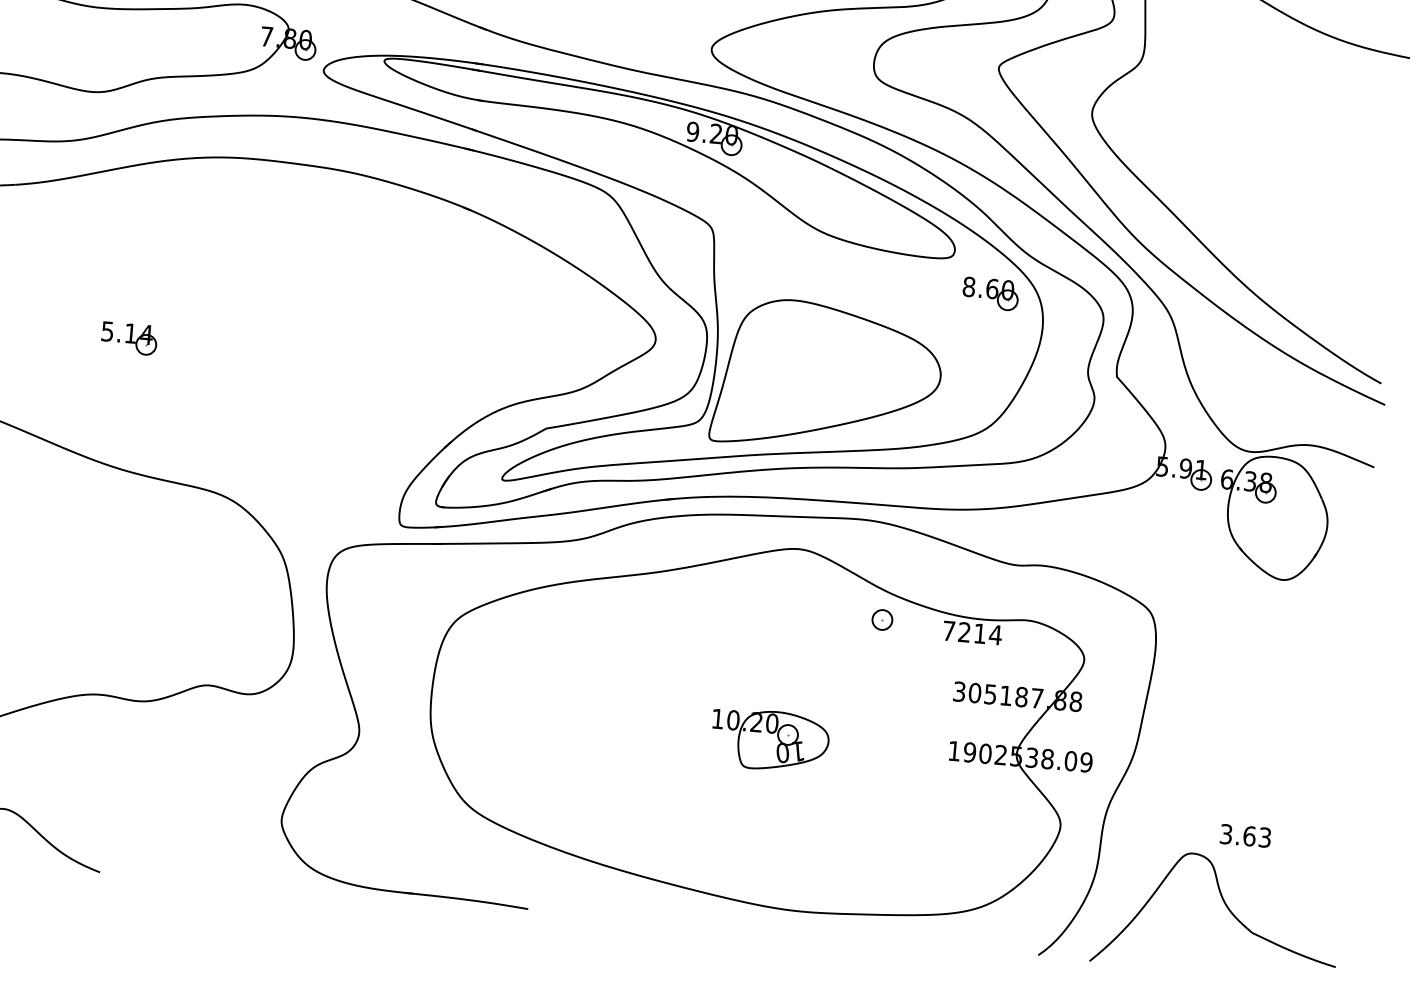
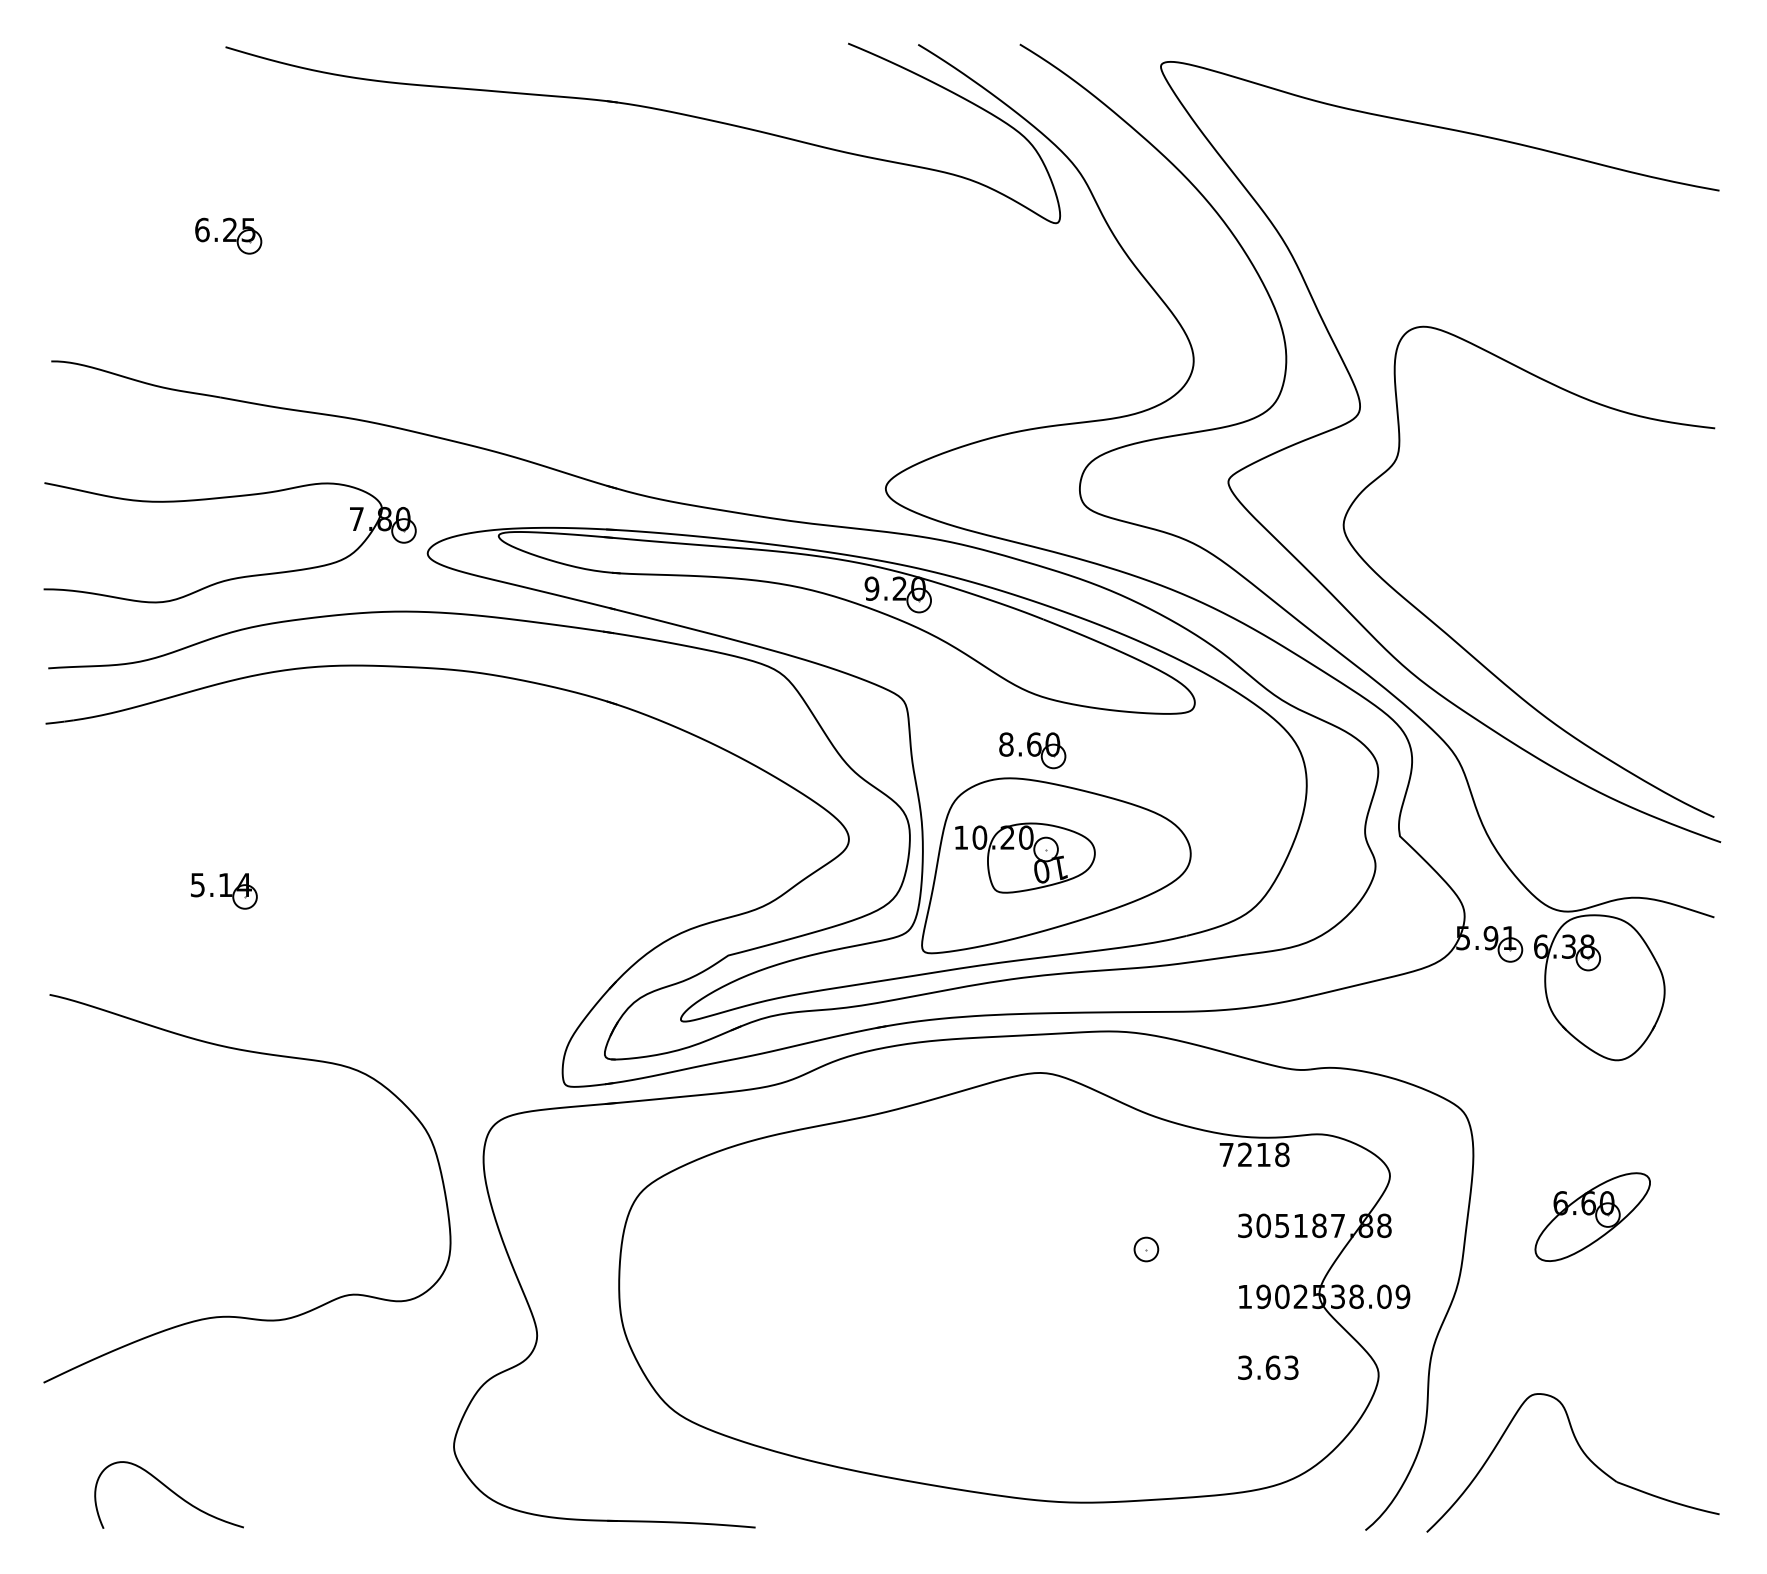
part: (990, 293) -> (1032, 750), moved
part: (882, 619) -> (1146, 1249), moved
text: (995, 634) -> (1281, 1154), 7214 -> 7218
part: (1250, 708) -> (1592, 1216), added
part: (770, 740) -> (1025, 857), moved
text: (1245, 835) -> (1268, 1367), moved

